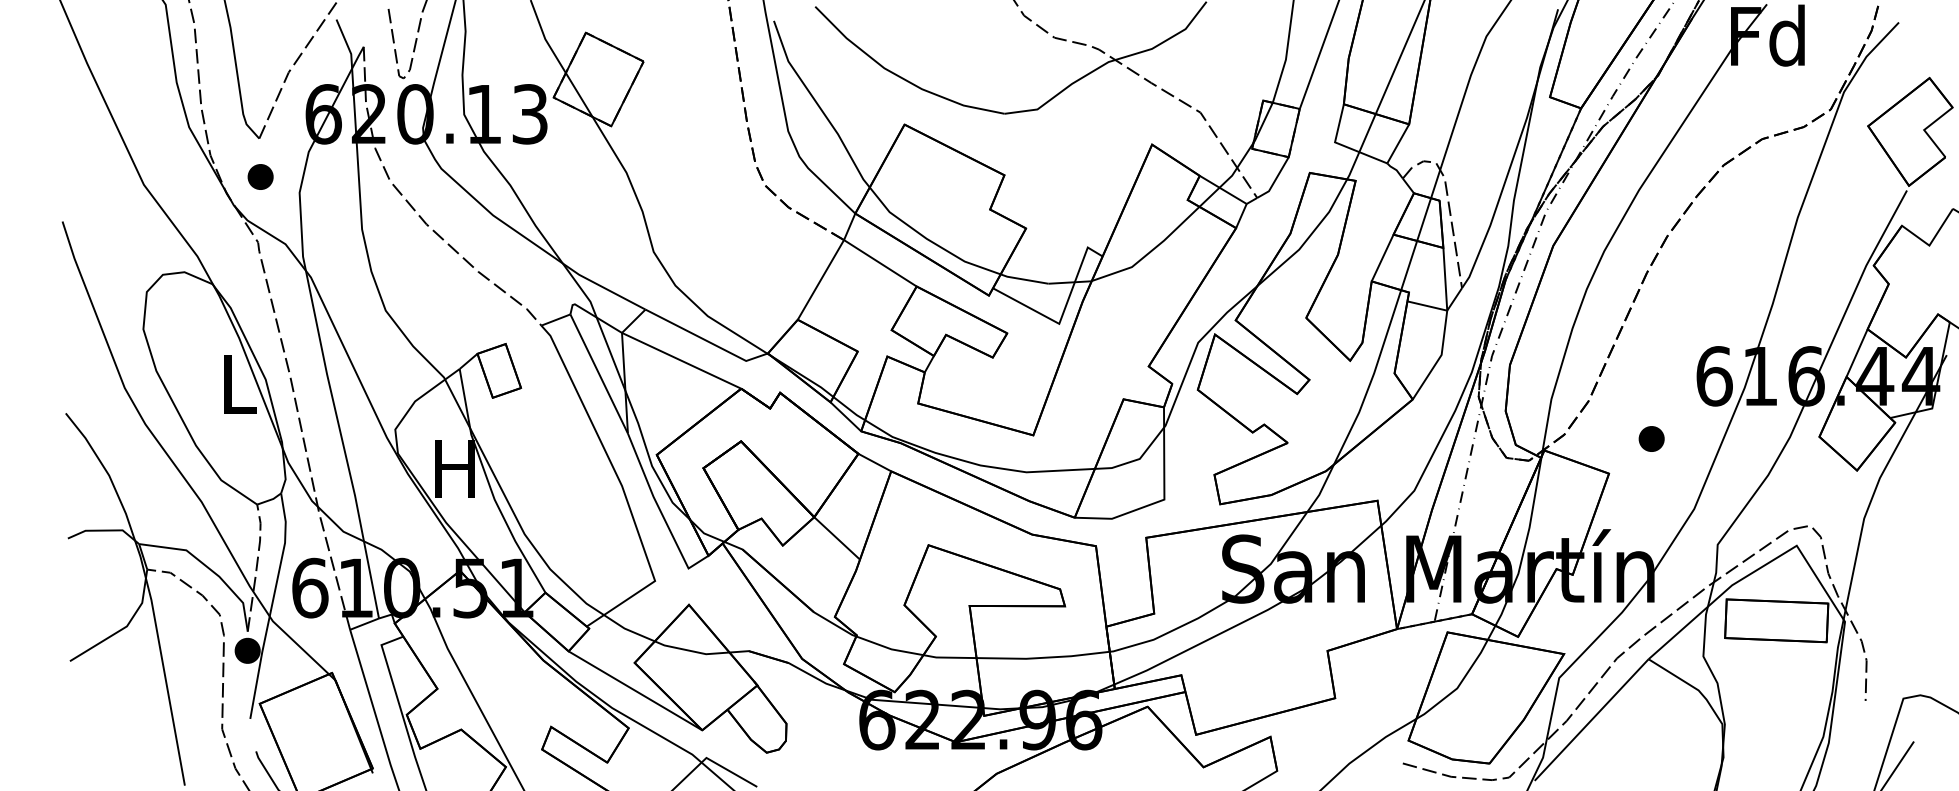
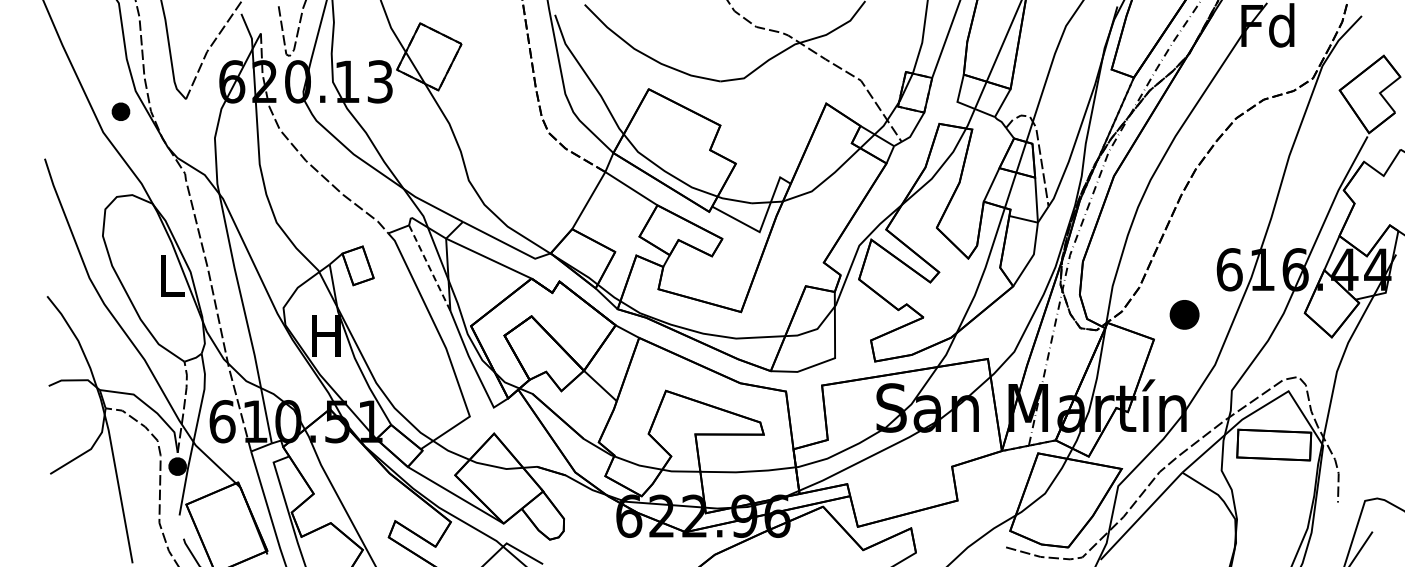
part: (259, 176) -> (120, 111), moved
line: (598, 374) -> (429, 268), solid -> dashed
part: (1651, 438) -> (1184, 314), size x1.6

